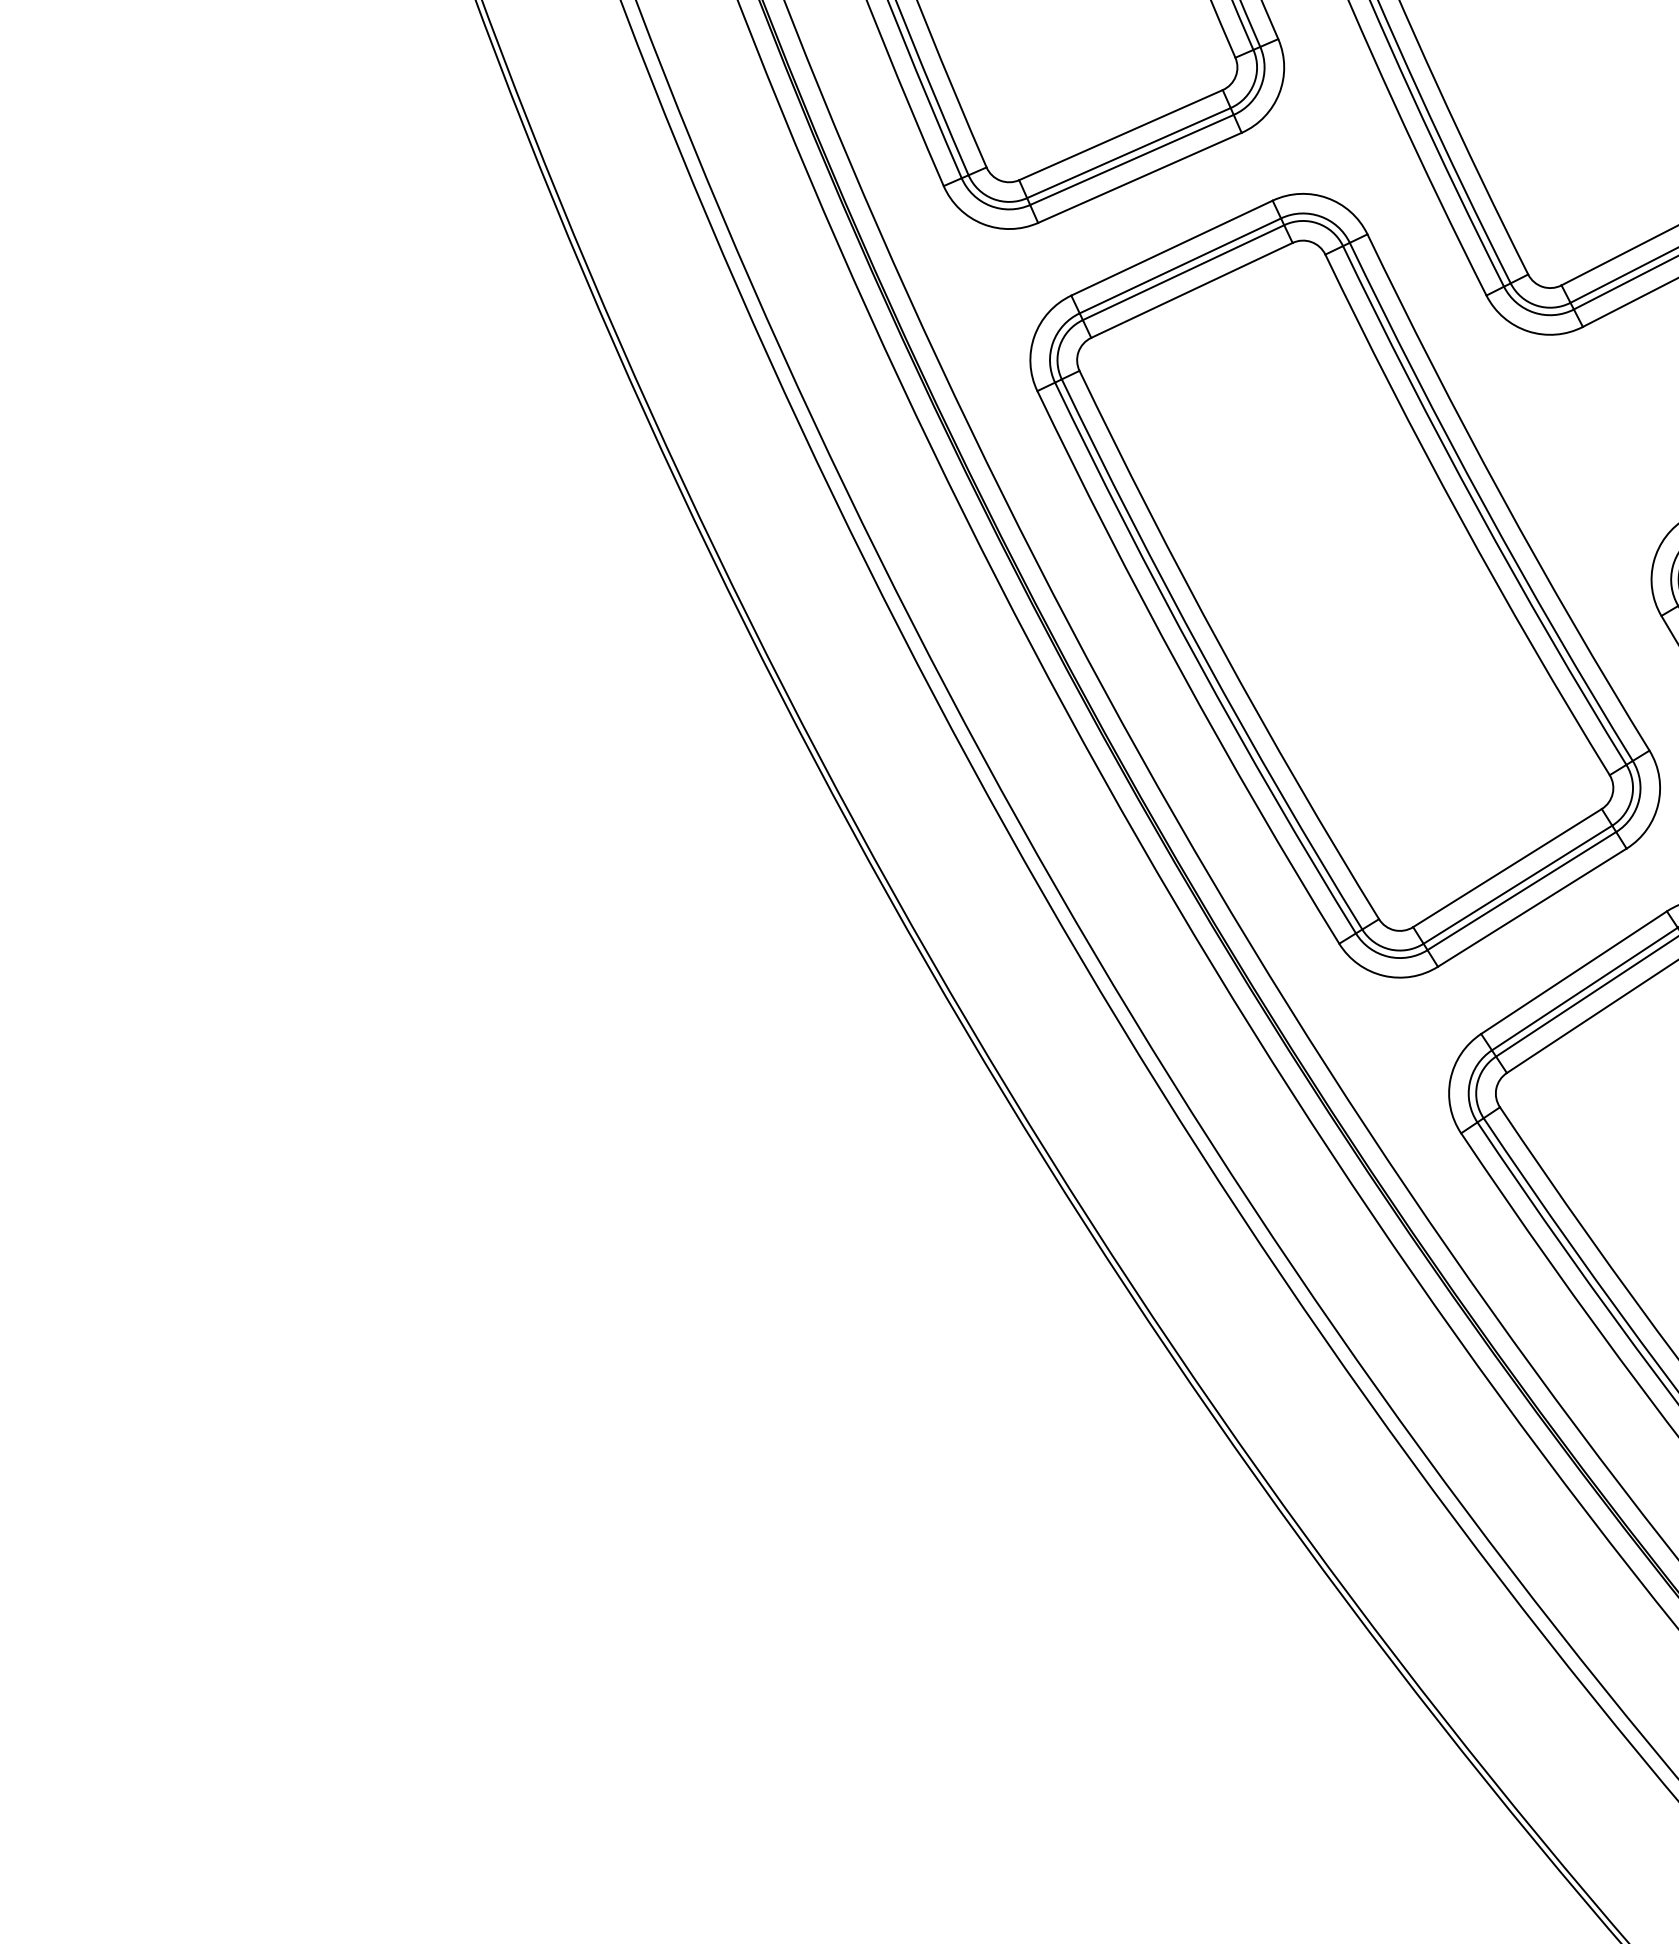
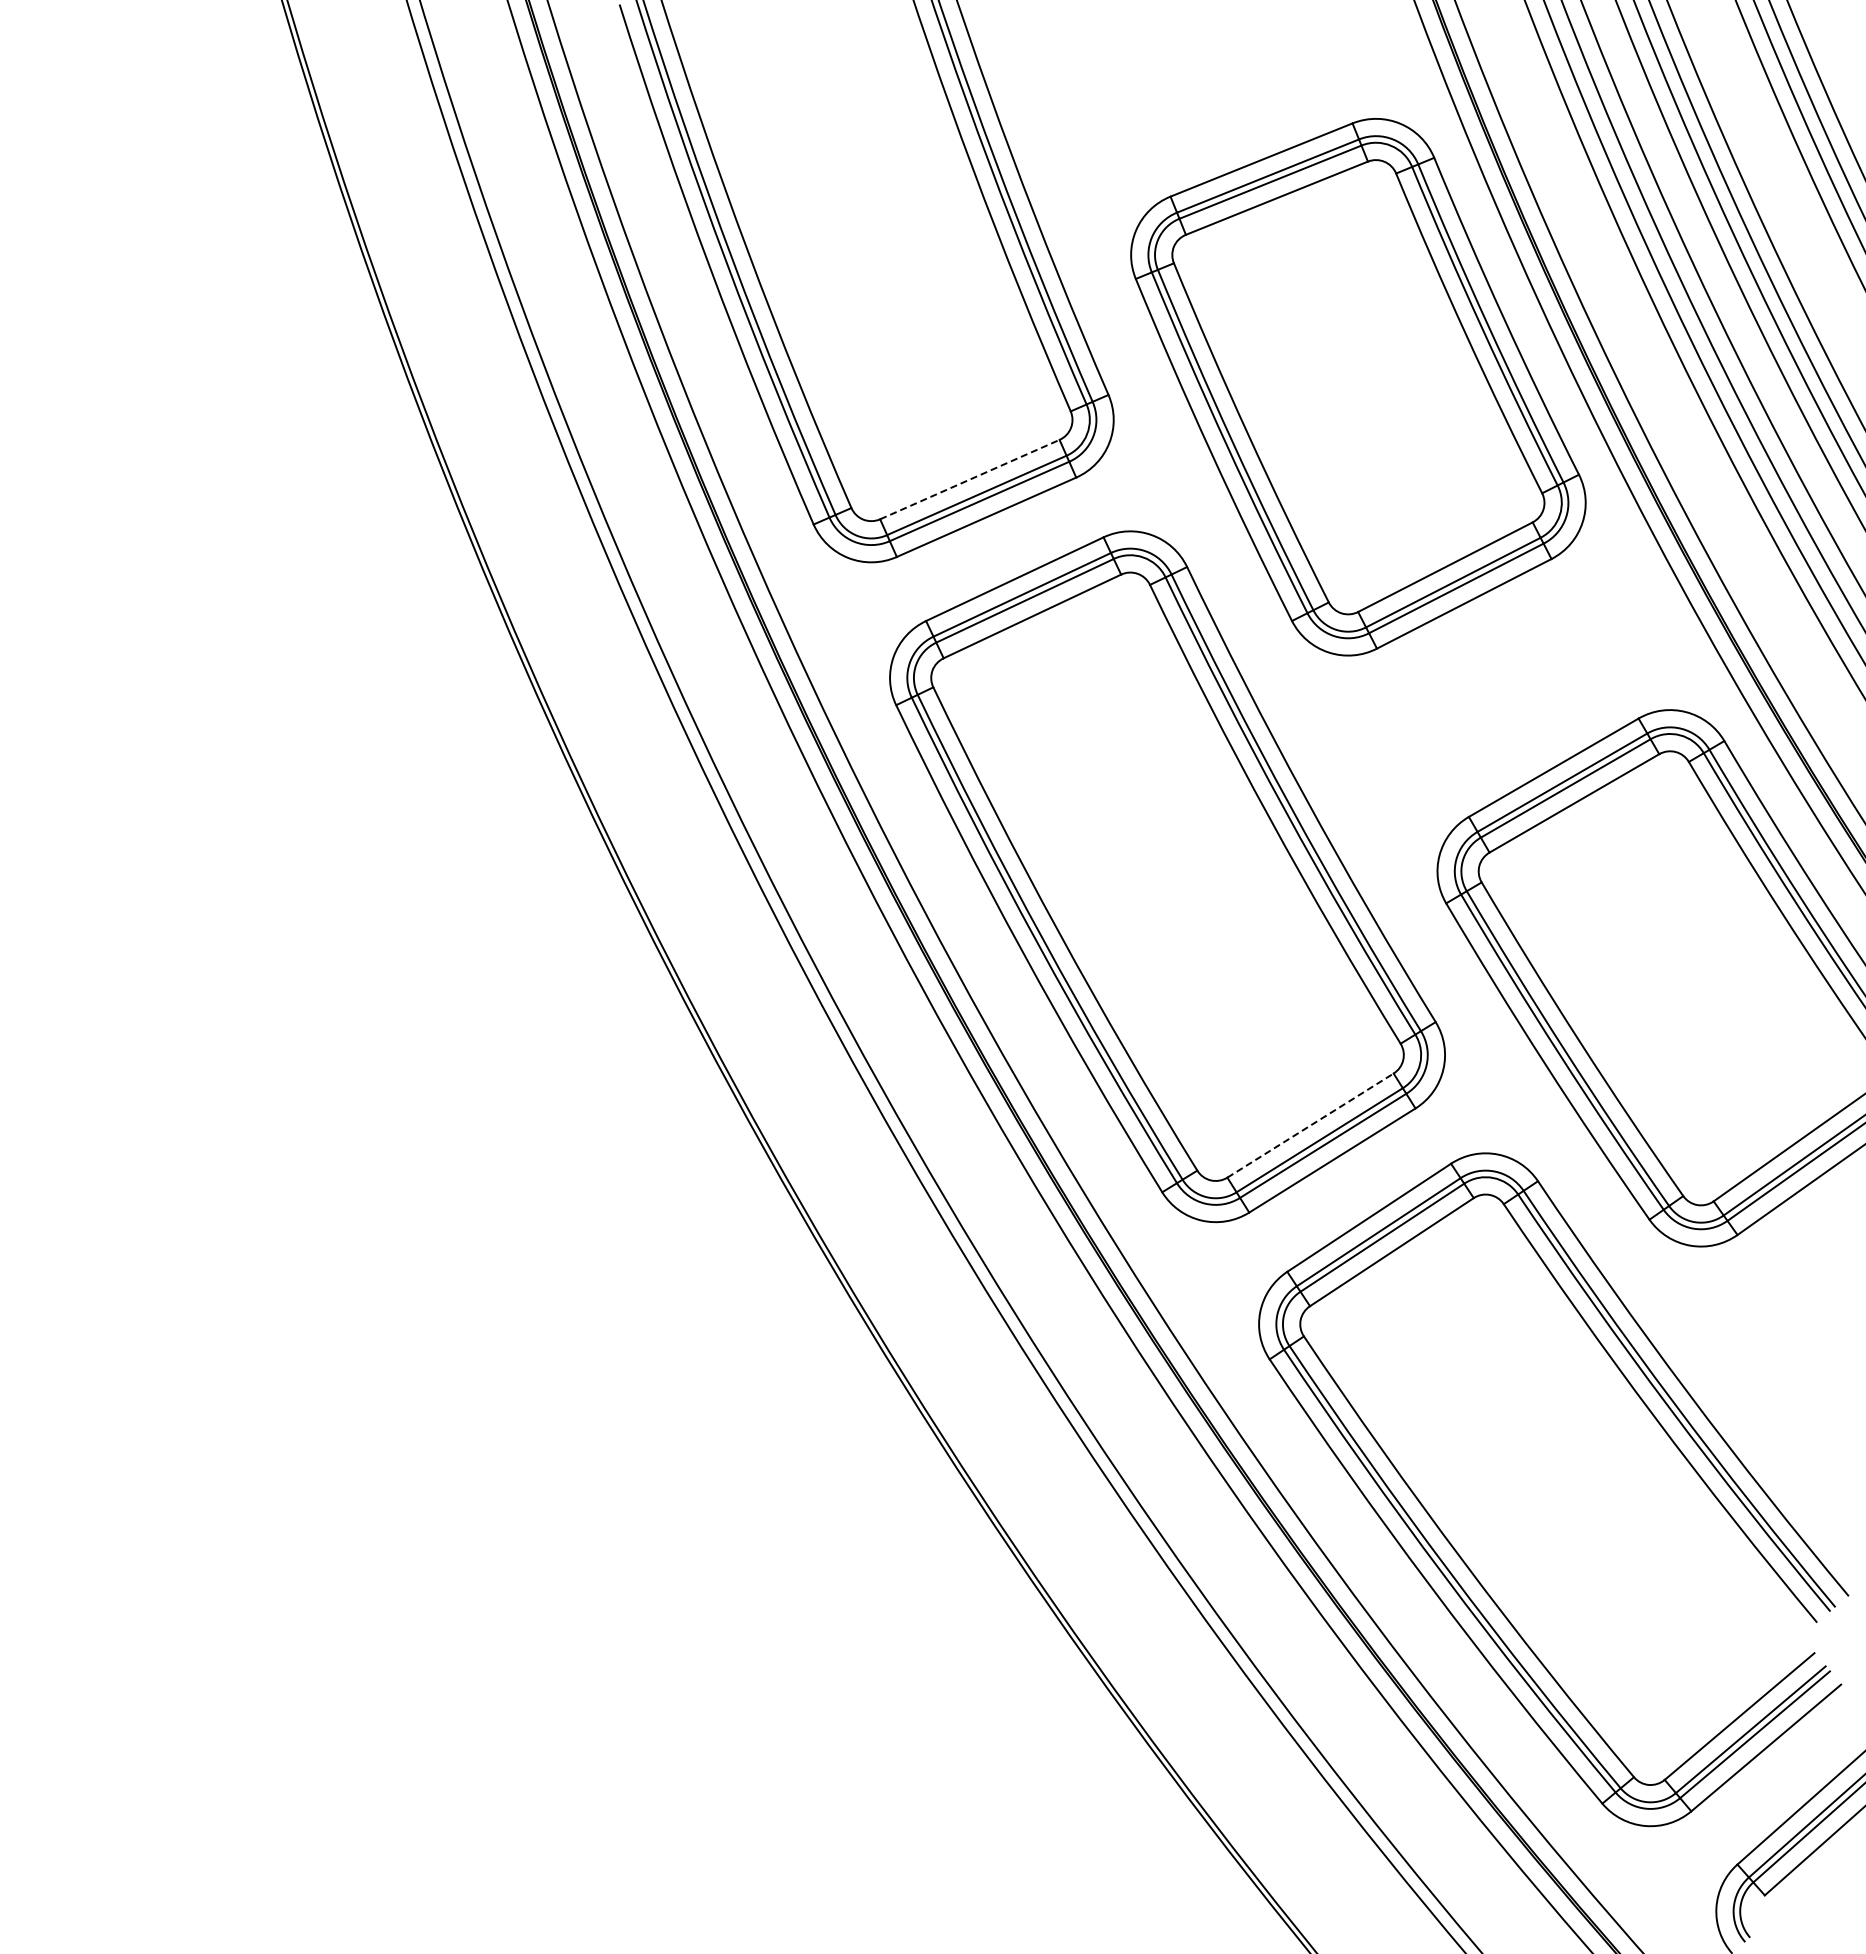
line: (1121, 135) -> (970, 479), solid -> dashed
line: (1507, 867) -> (1310, 1125), solid -> dashed

